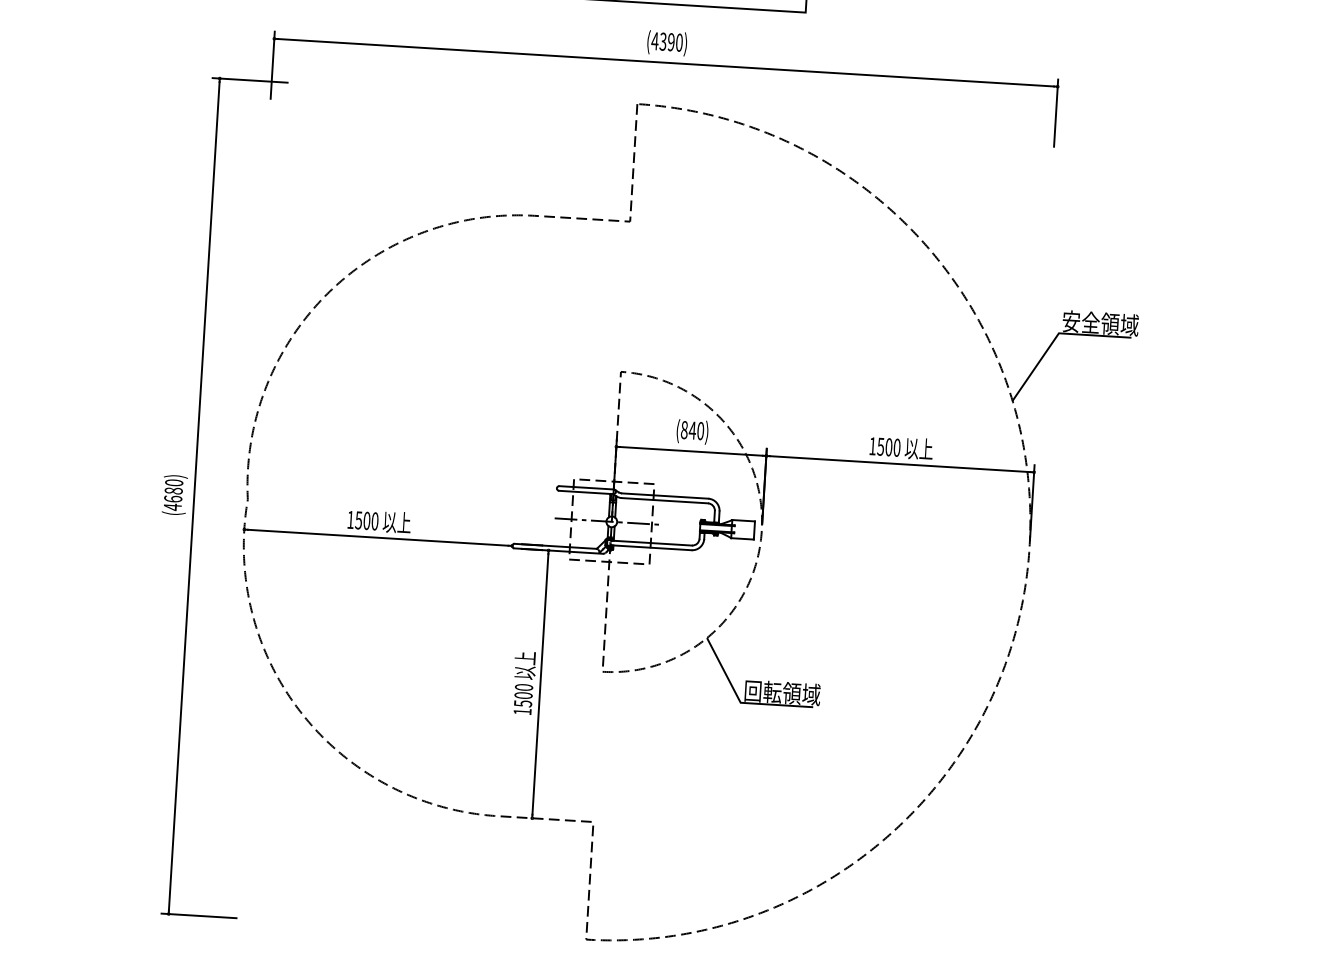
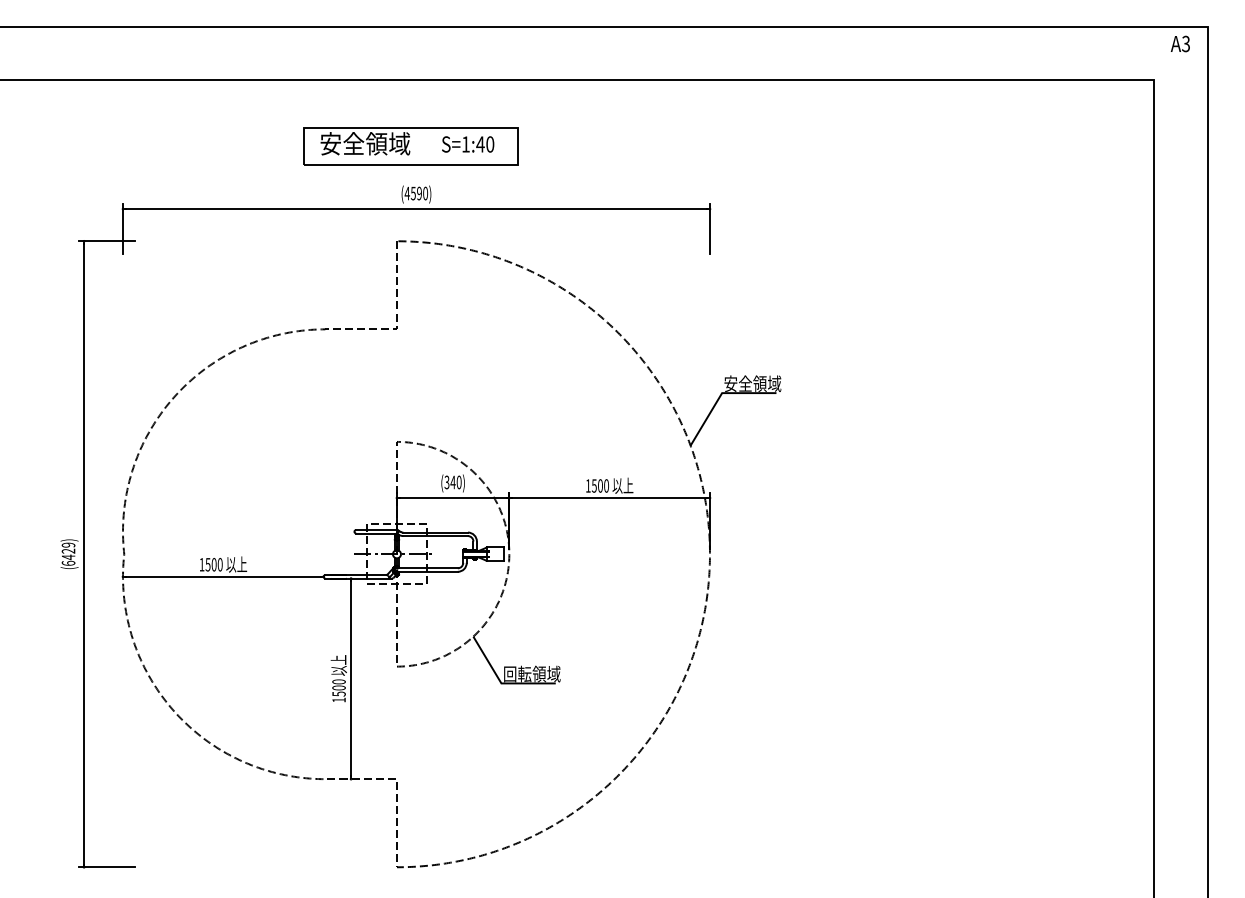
text: (663, 40) -> (413, 192), (4390) -> (4590)
text: (683, 428) -> (446, 481), (840) -> (340)
text: (173, 495) -> (68, 554), (4680) -> (6429)

